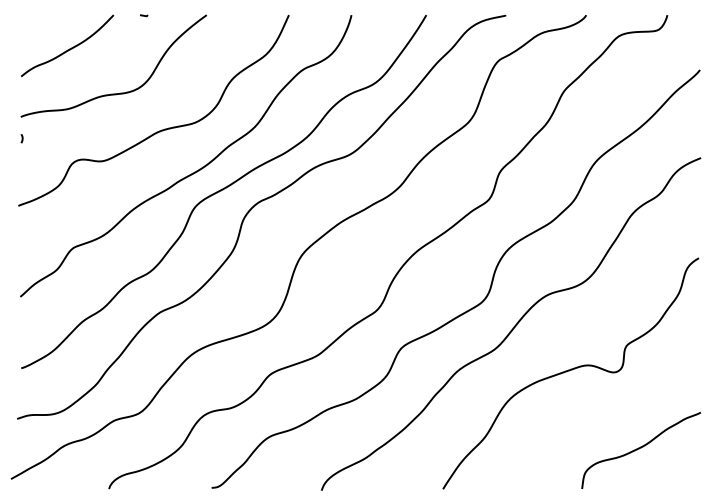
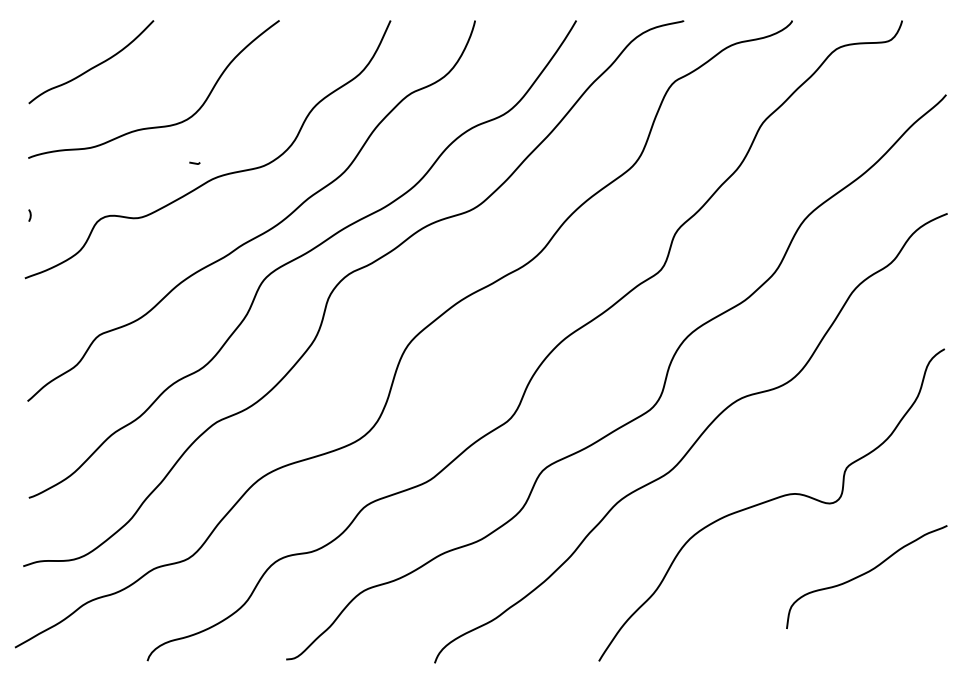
line: (143, 15) -> (194, 162), moved
line: (21, 138) -> (29, 215), moved
curve: (640, 448) -> (865, 574), moved

